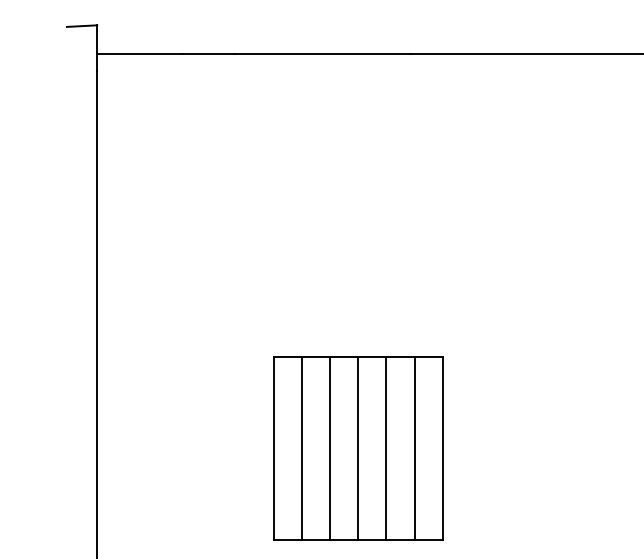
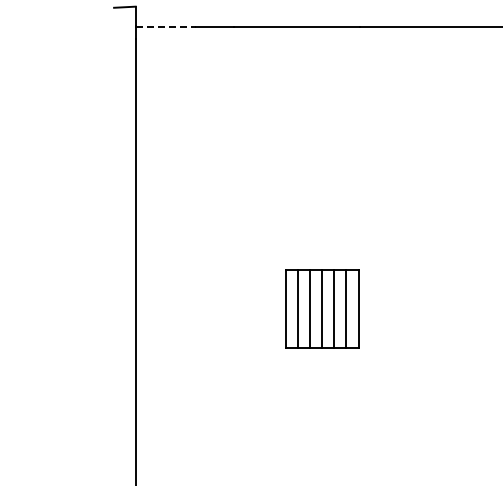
line: (140, 53) -> (166, 26), solid -> dashed
part: (358, 447) -> (322, 308), size x0.6

